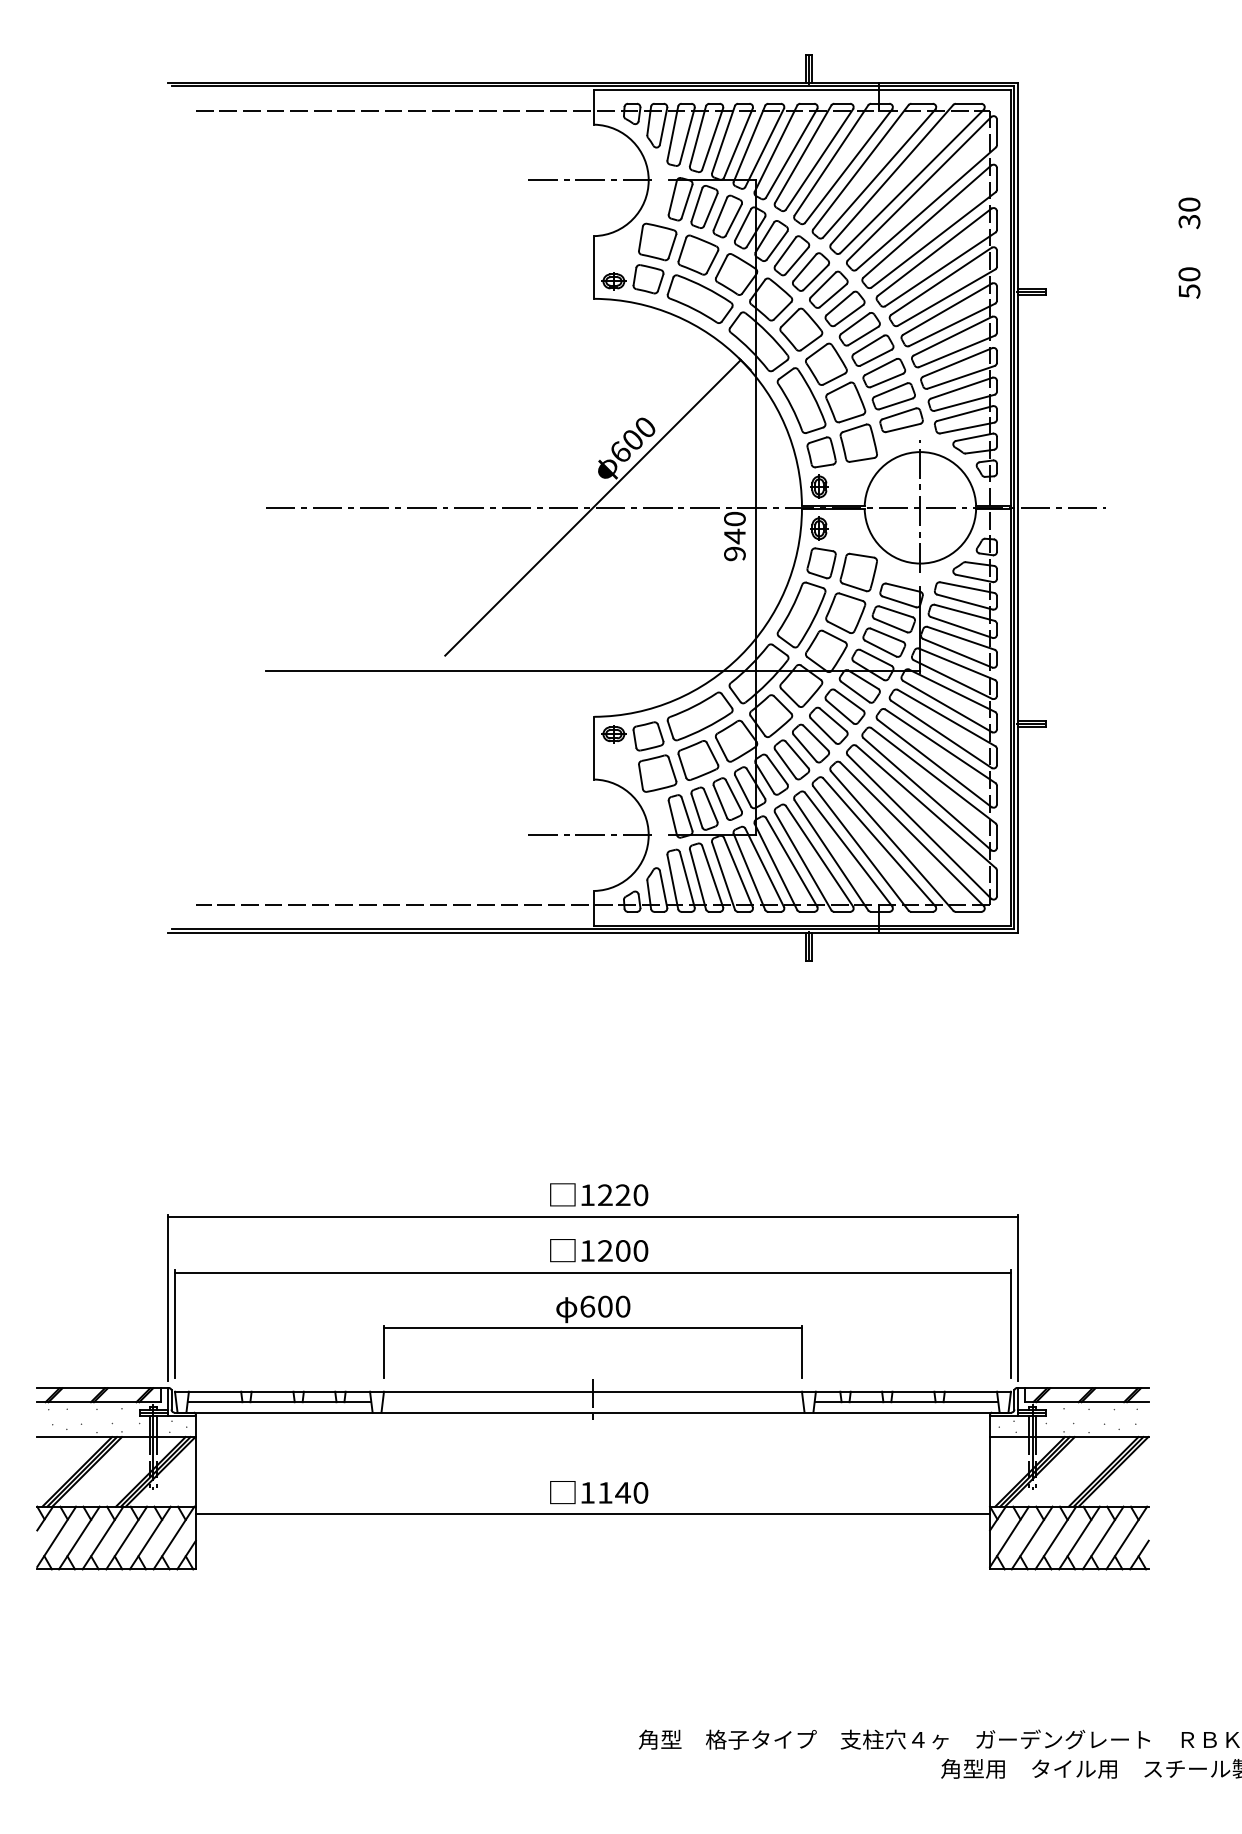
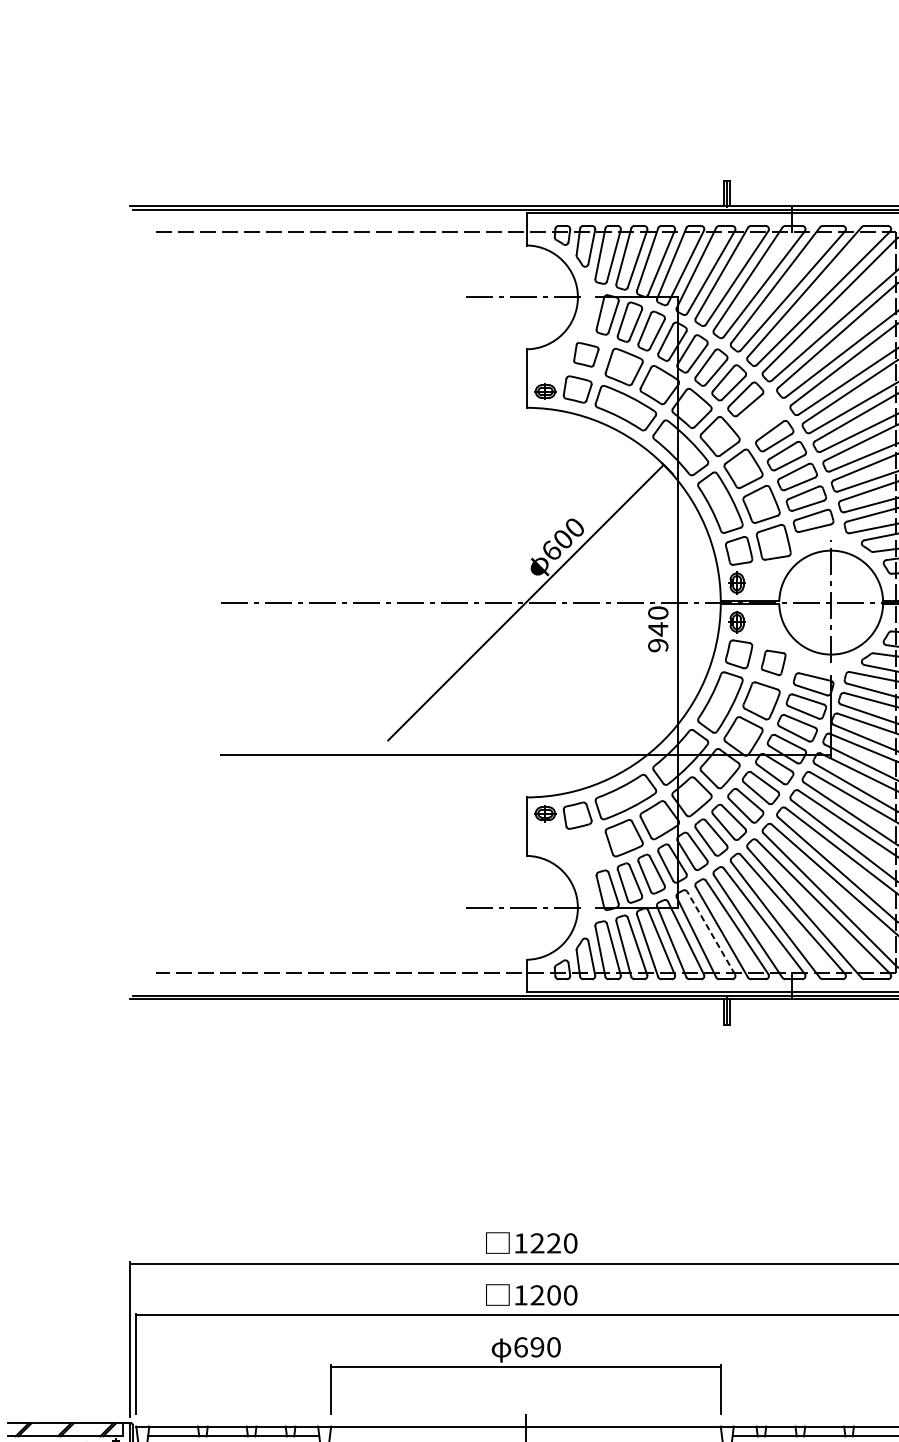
part: (657, 241) -> (586, 354), size x0.7
part: (844, 308) -> (760, 416), removed
part: (858, 572) -> (773, 662), size x0.7
part: (657, 773) -> (586, 850), removed
line: (791, 861) -> (711, 932), solid -> dashed
text: (605, 1306) -> (537, 1347), 600 -> 690

